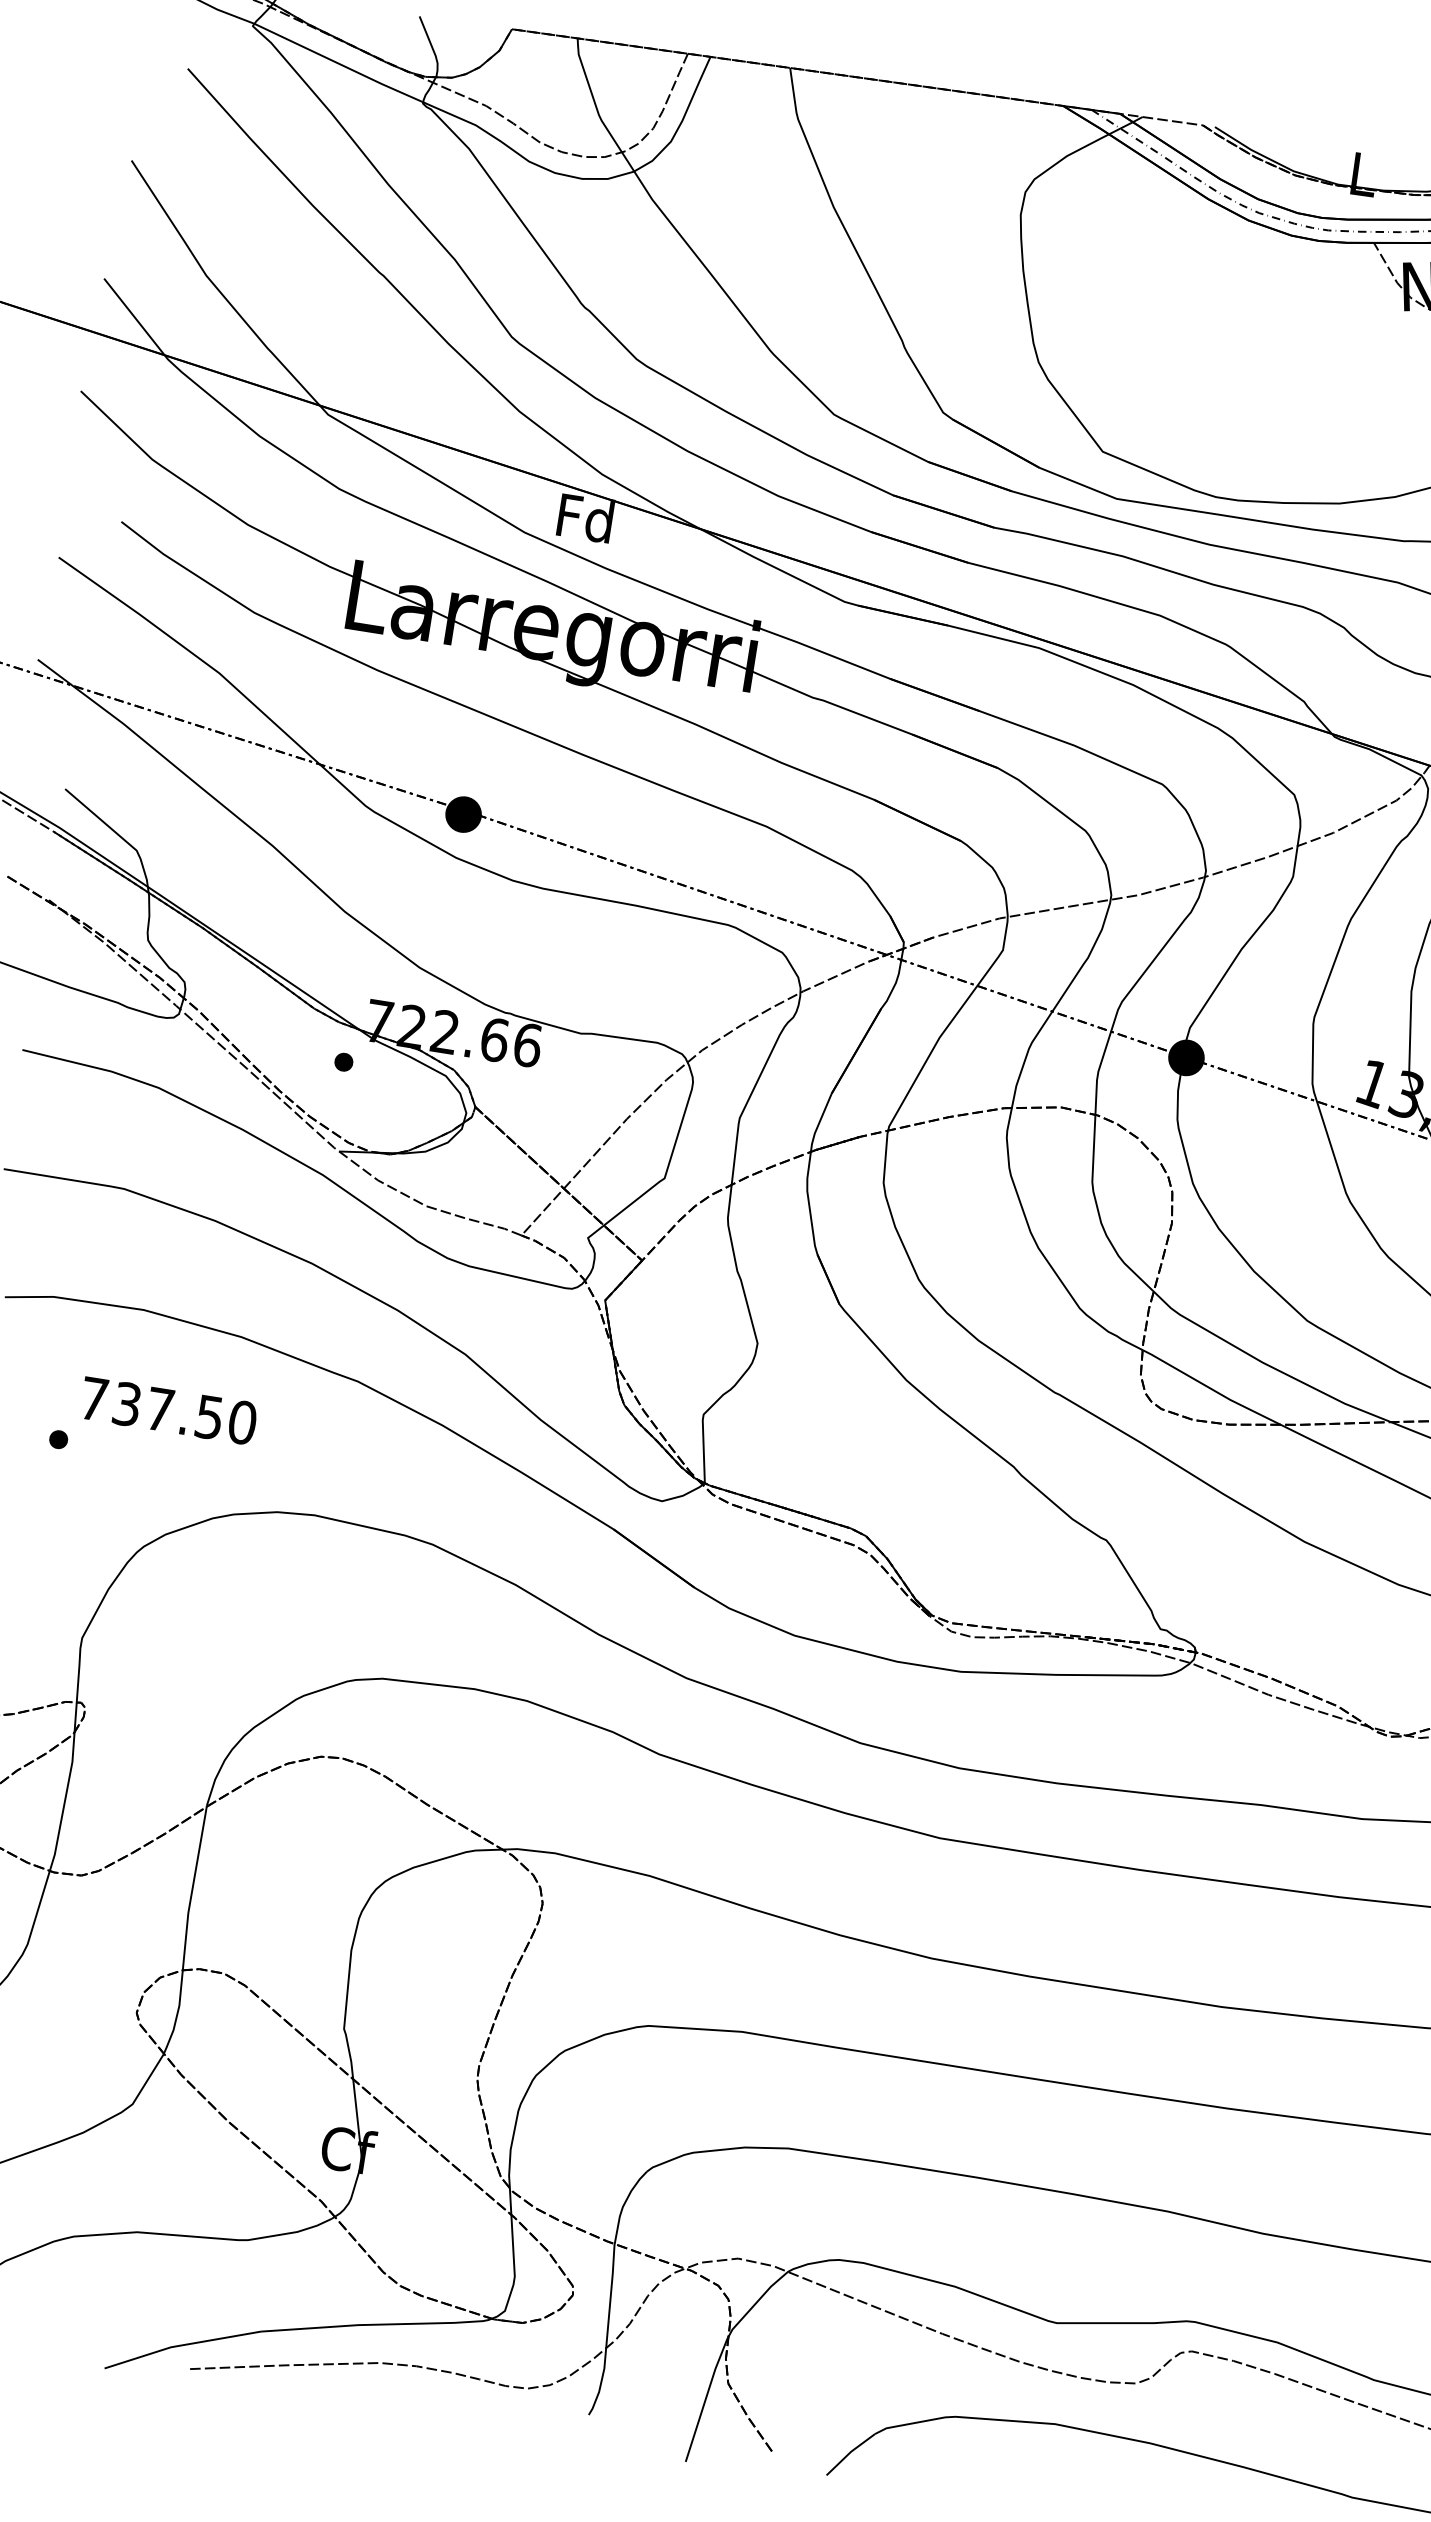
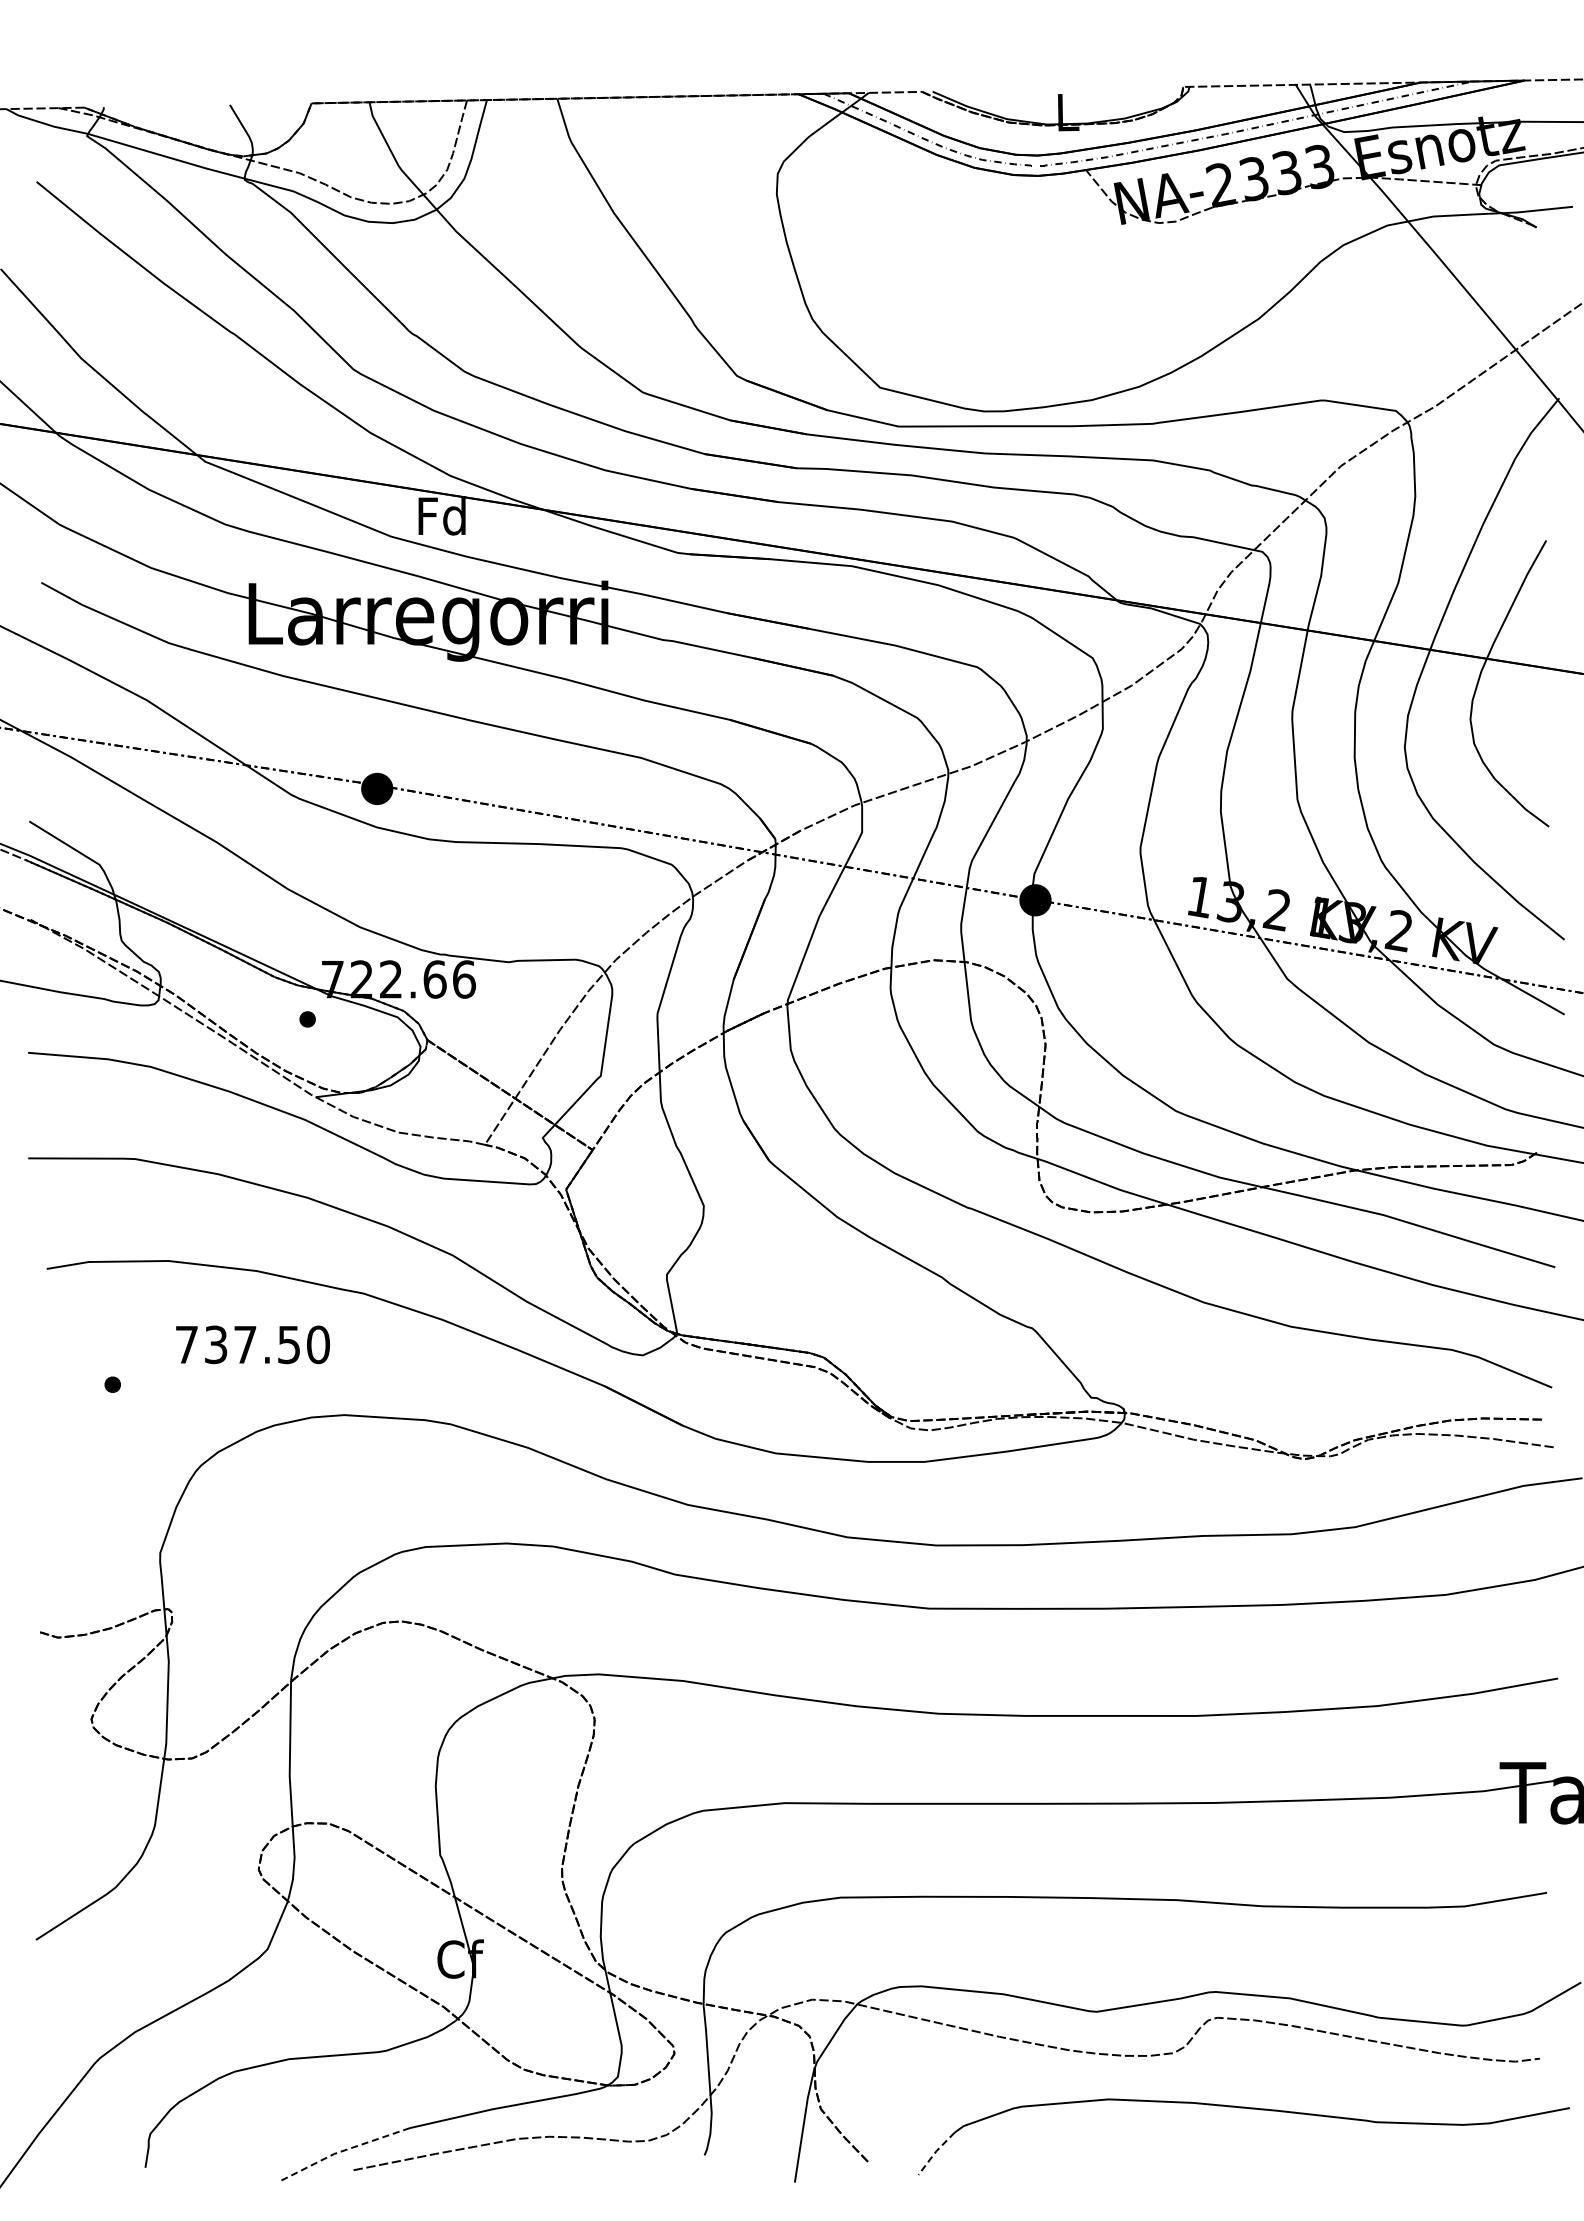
text: (168, 1410) -> (252, 1344), moved
line: (180, 2345) -> (342, 2151), solid -> dashed
line: (850, 2451) -> (935, 2151), solid -> dashed

